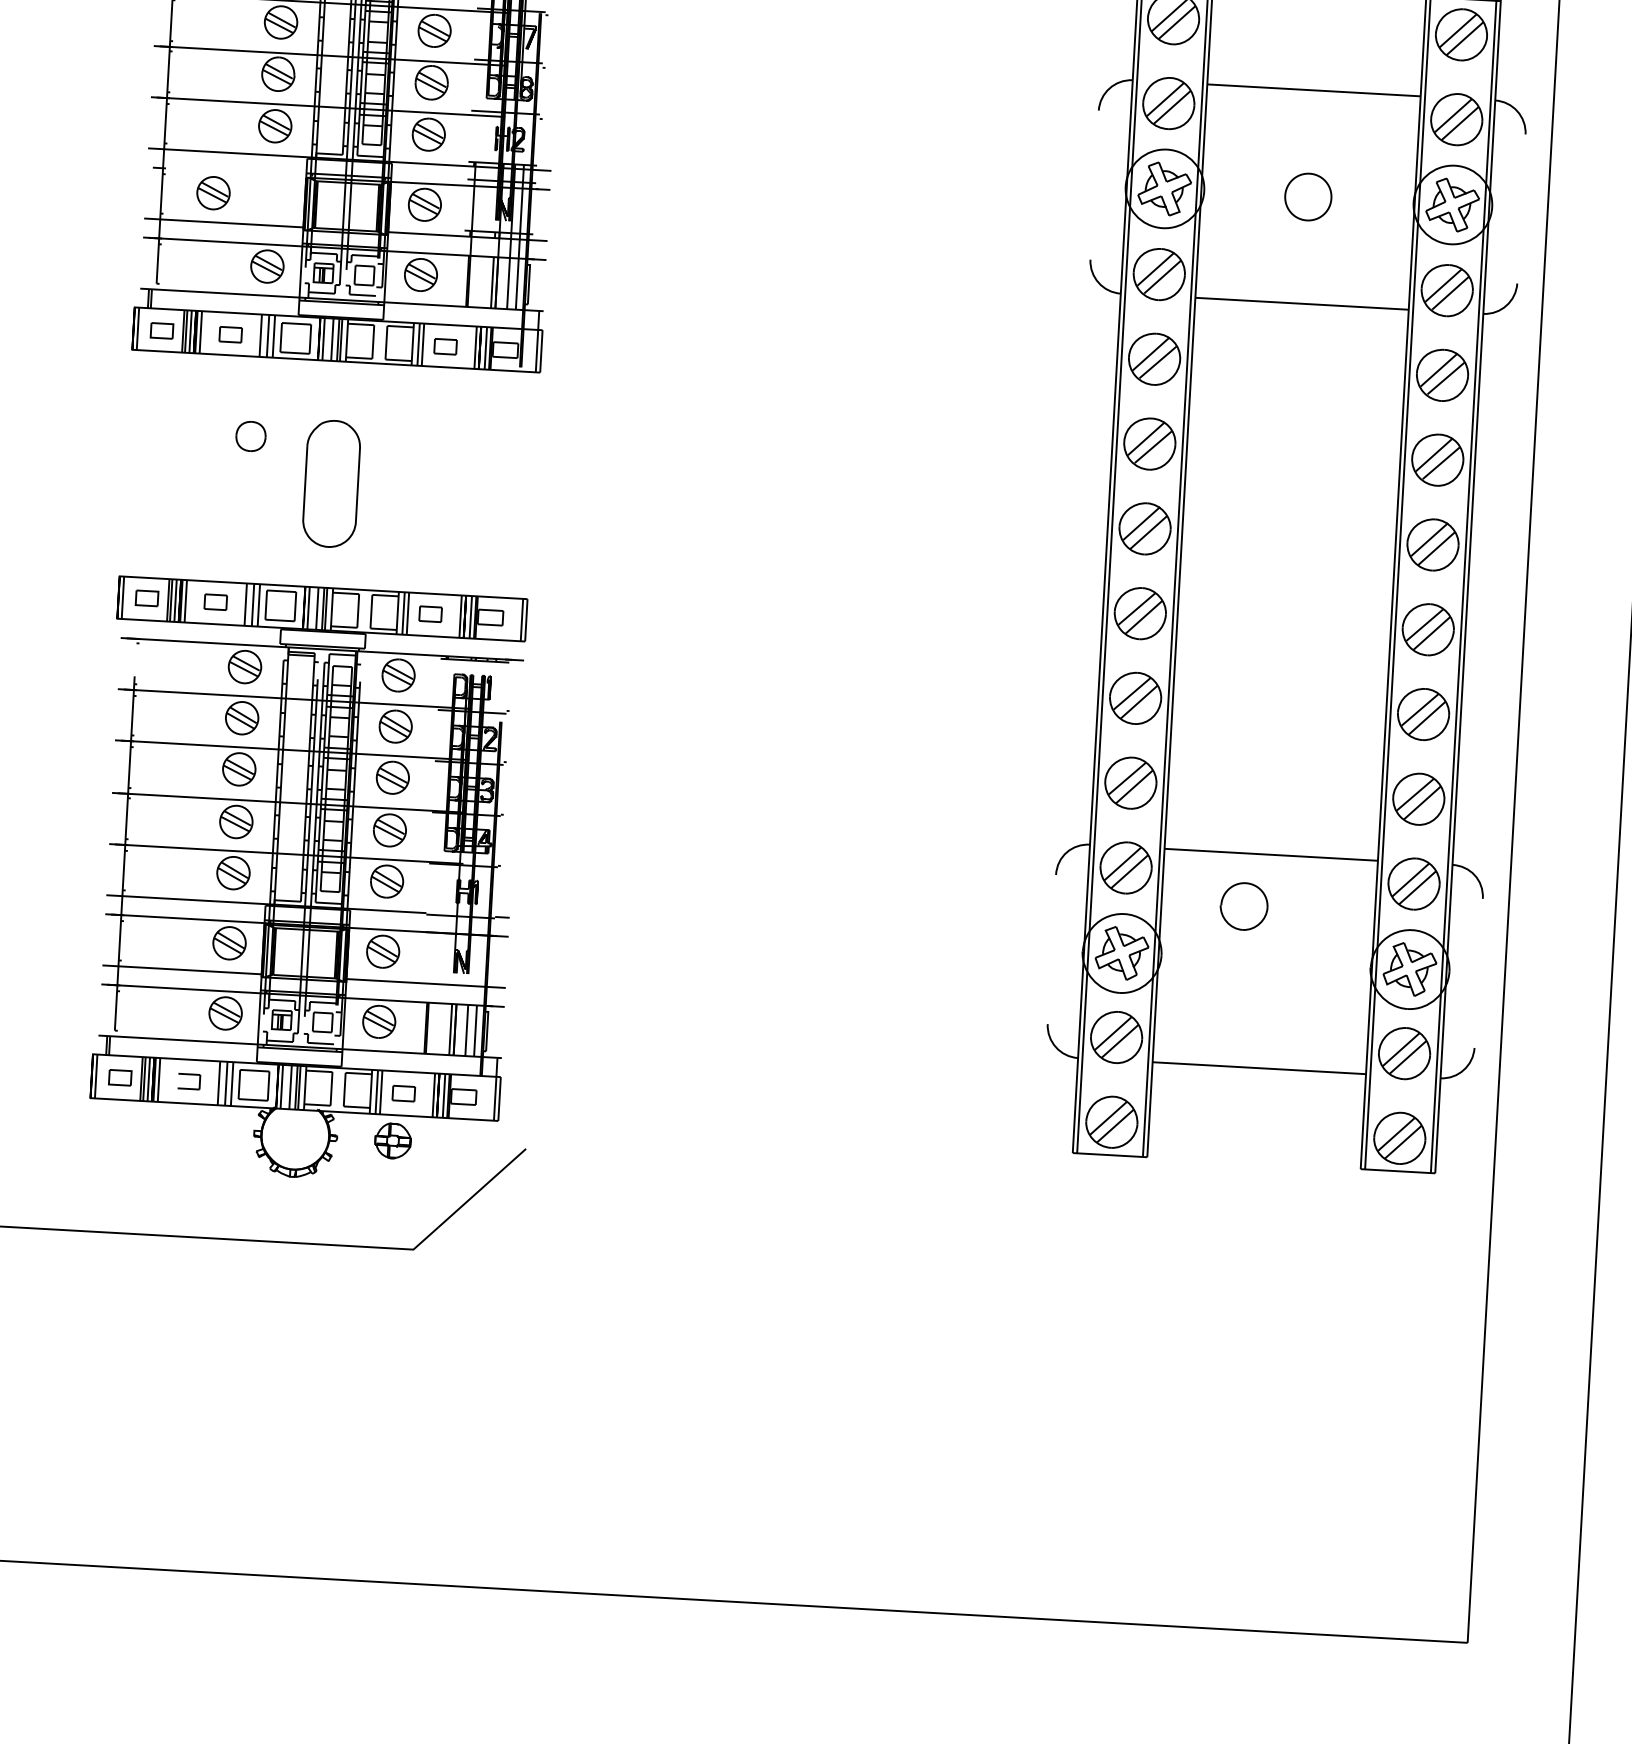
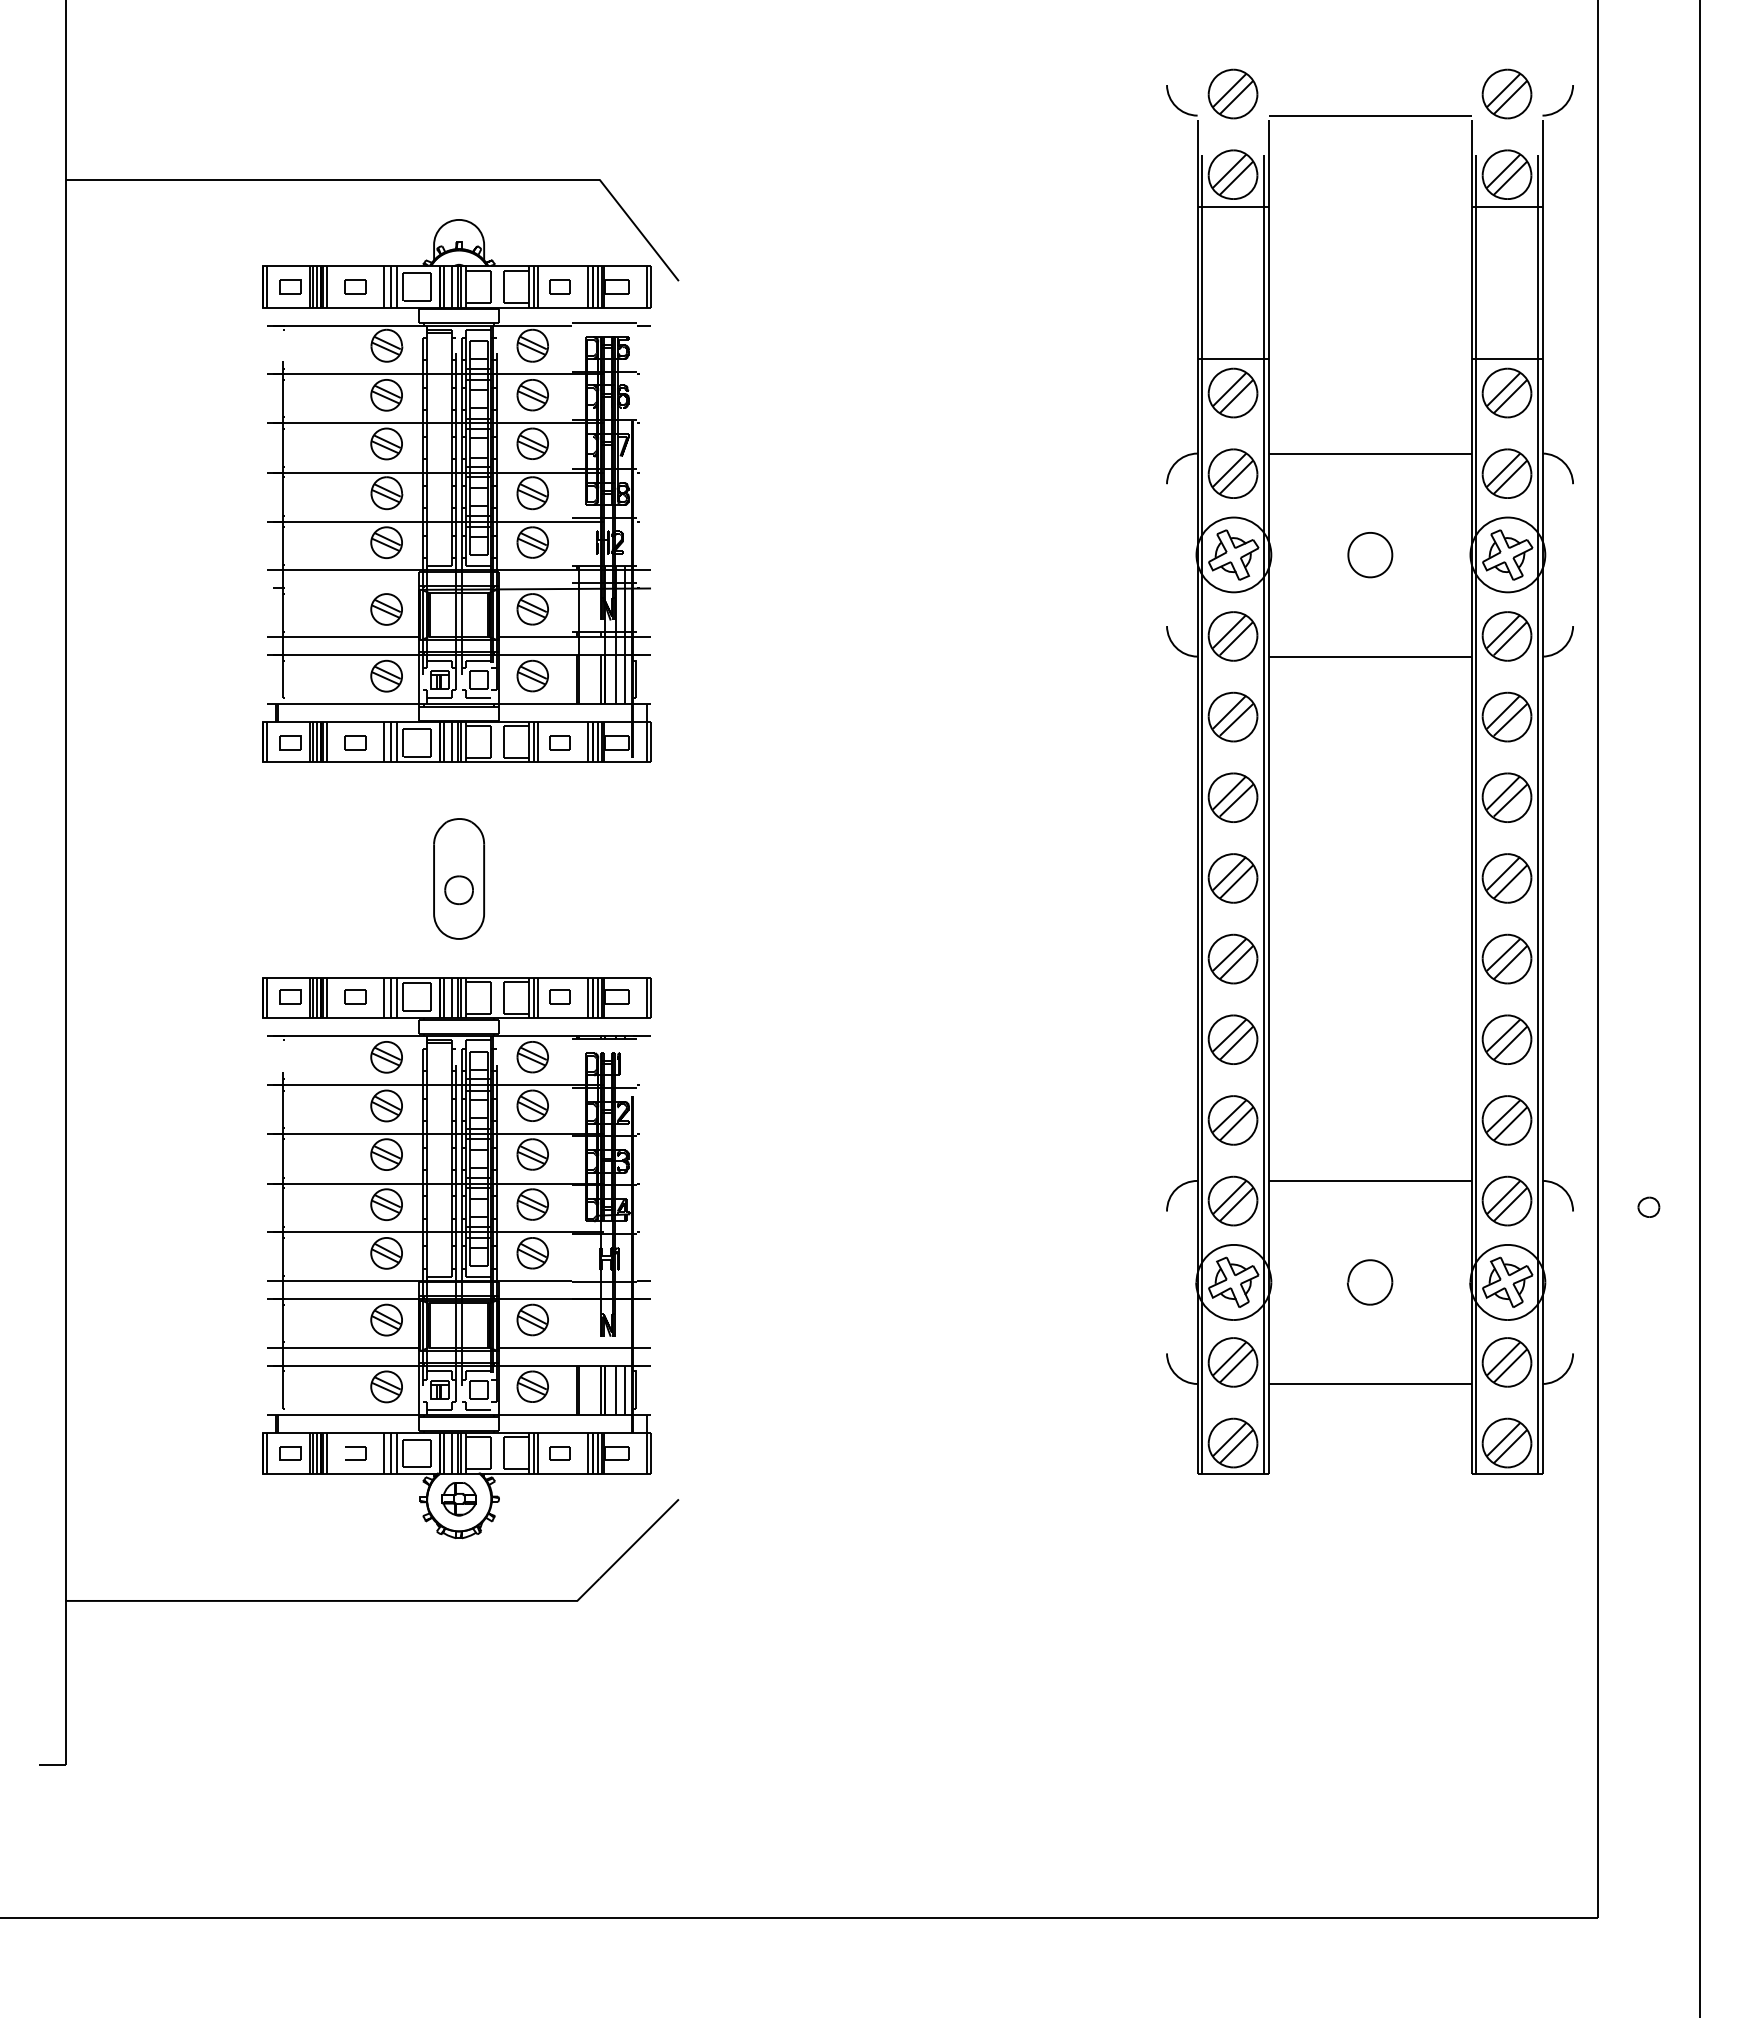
part: (213, 193) -> (386, 609), moved
part: (250, 435) -> (458, 889), moved
part: (1562, 898) -> (1648, 1206), added
part: (1244, 906) -> (1370, 1282), moved
part: (392, 1141) -> (458, 1499), moved

